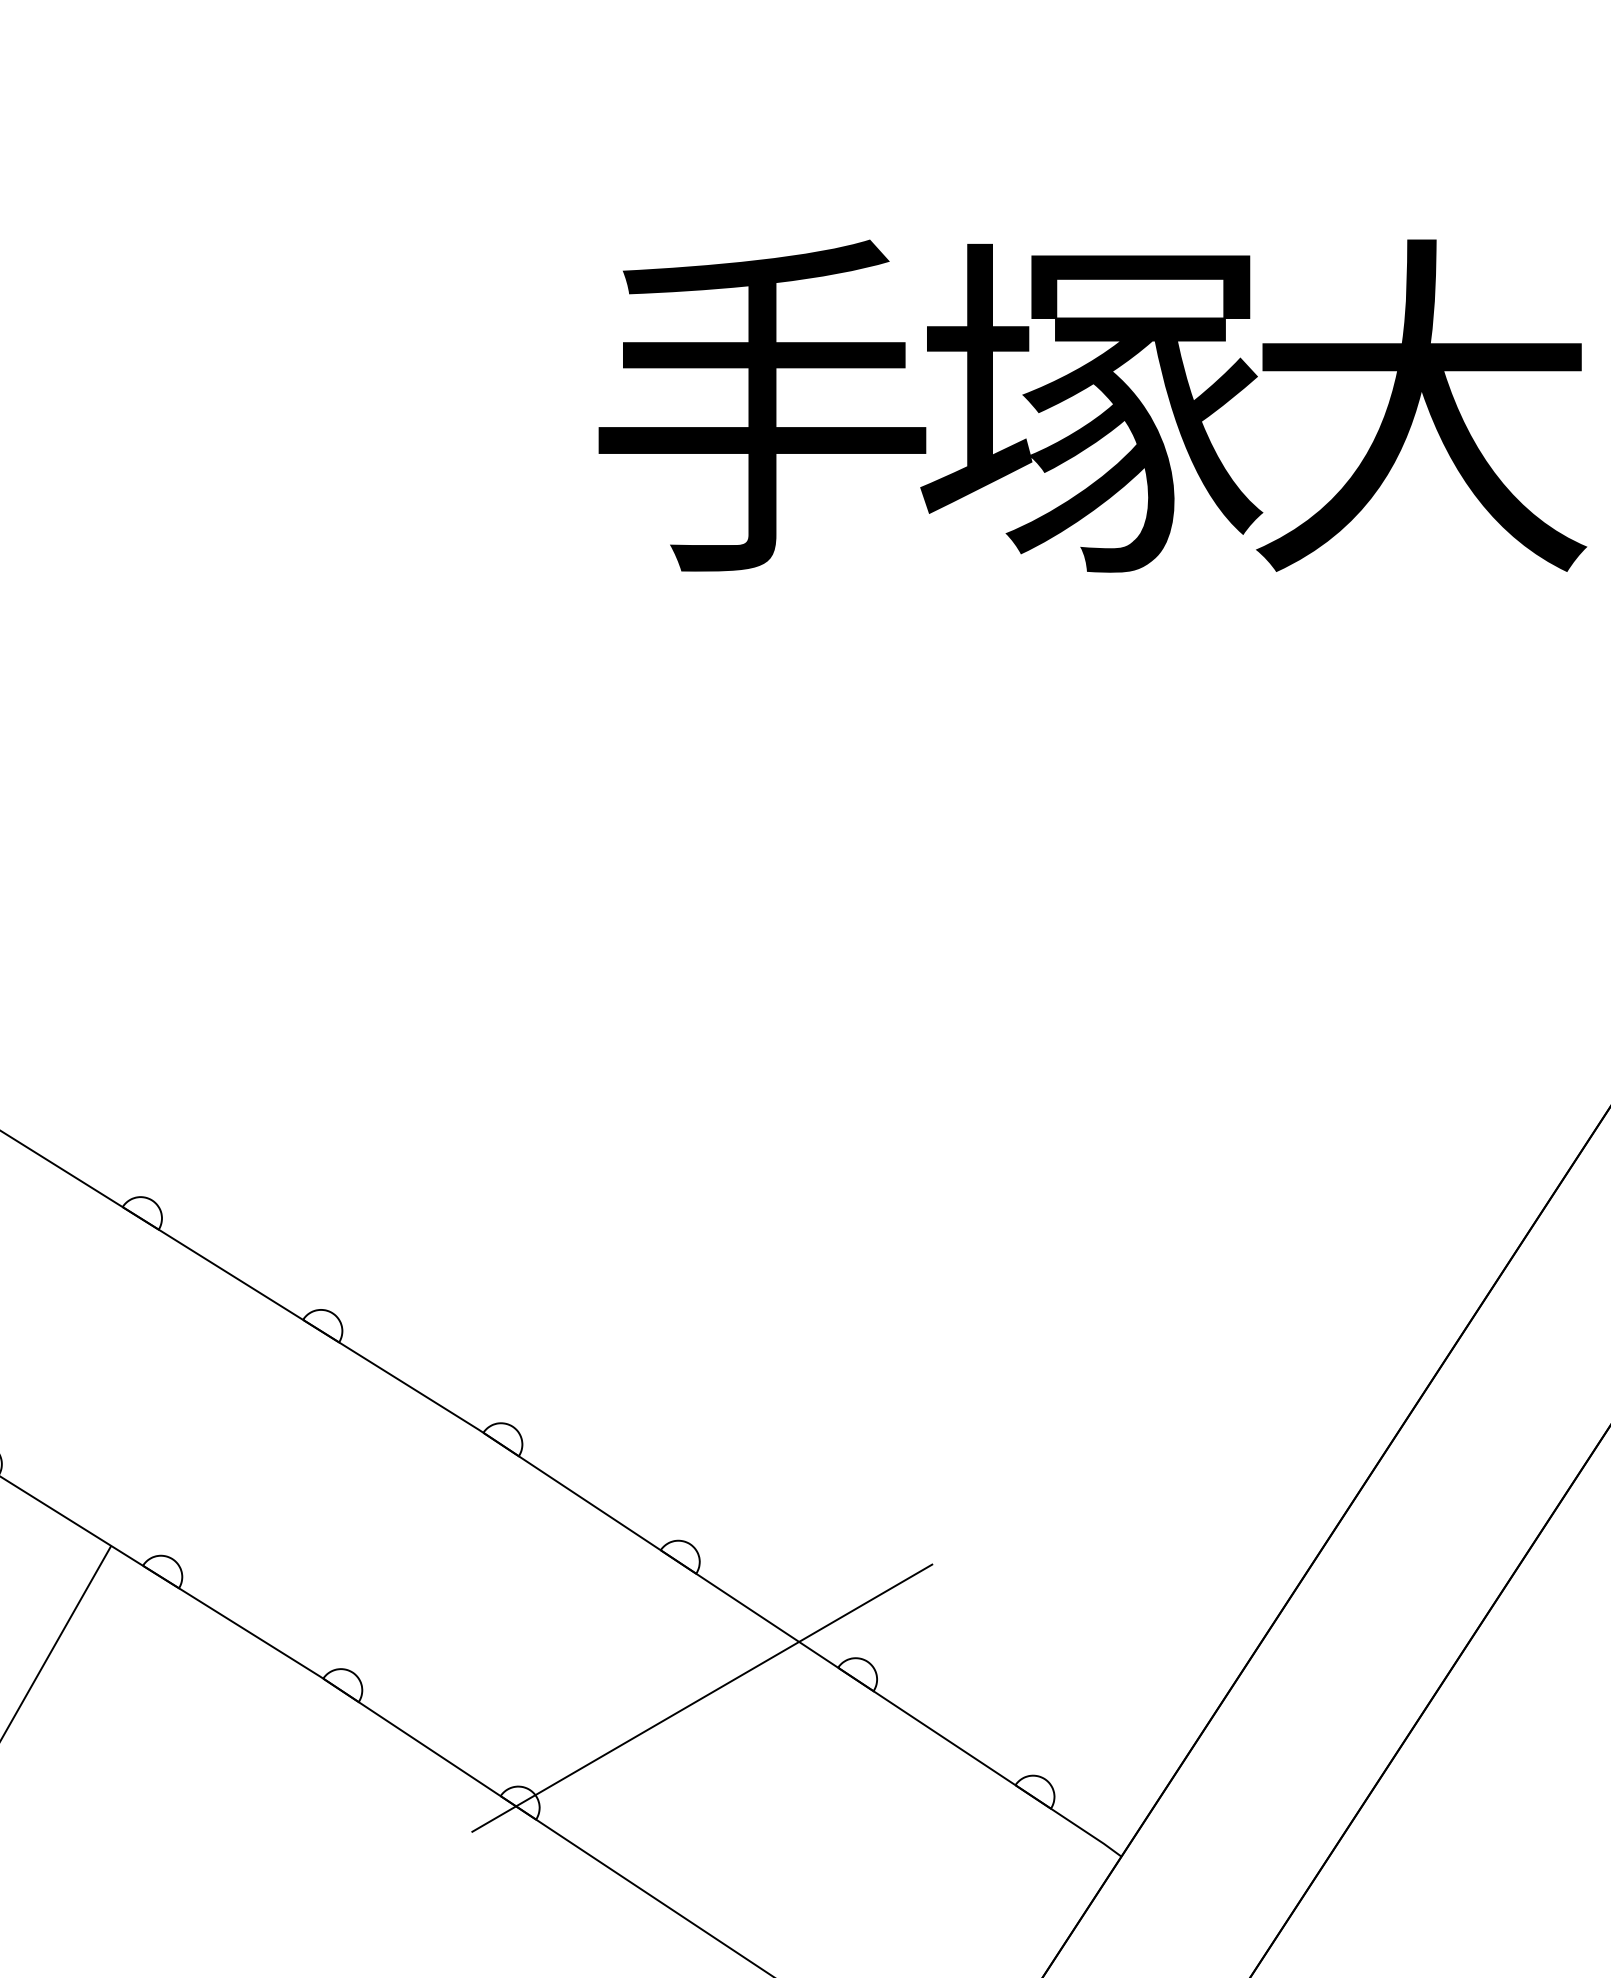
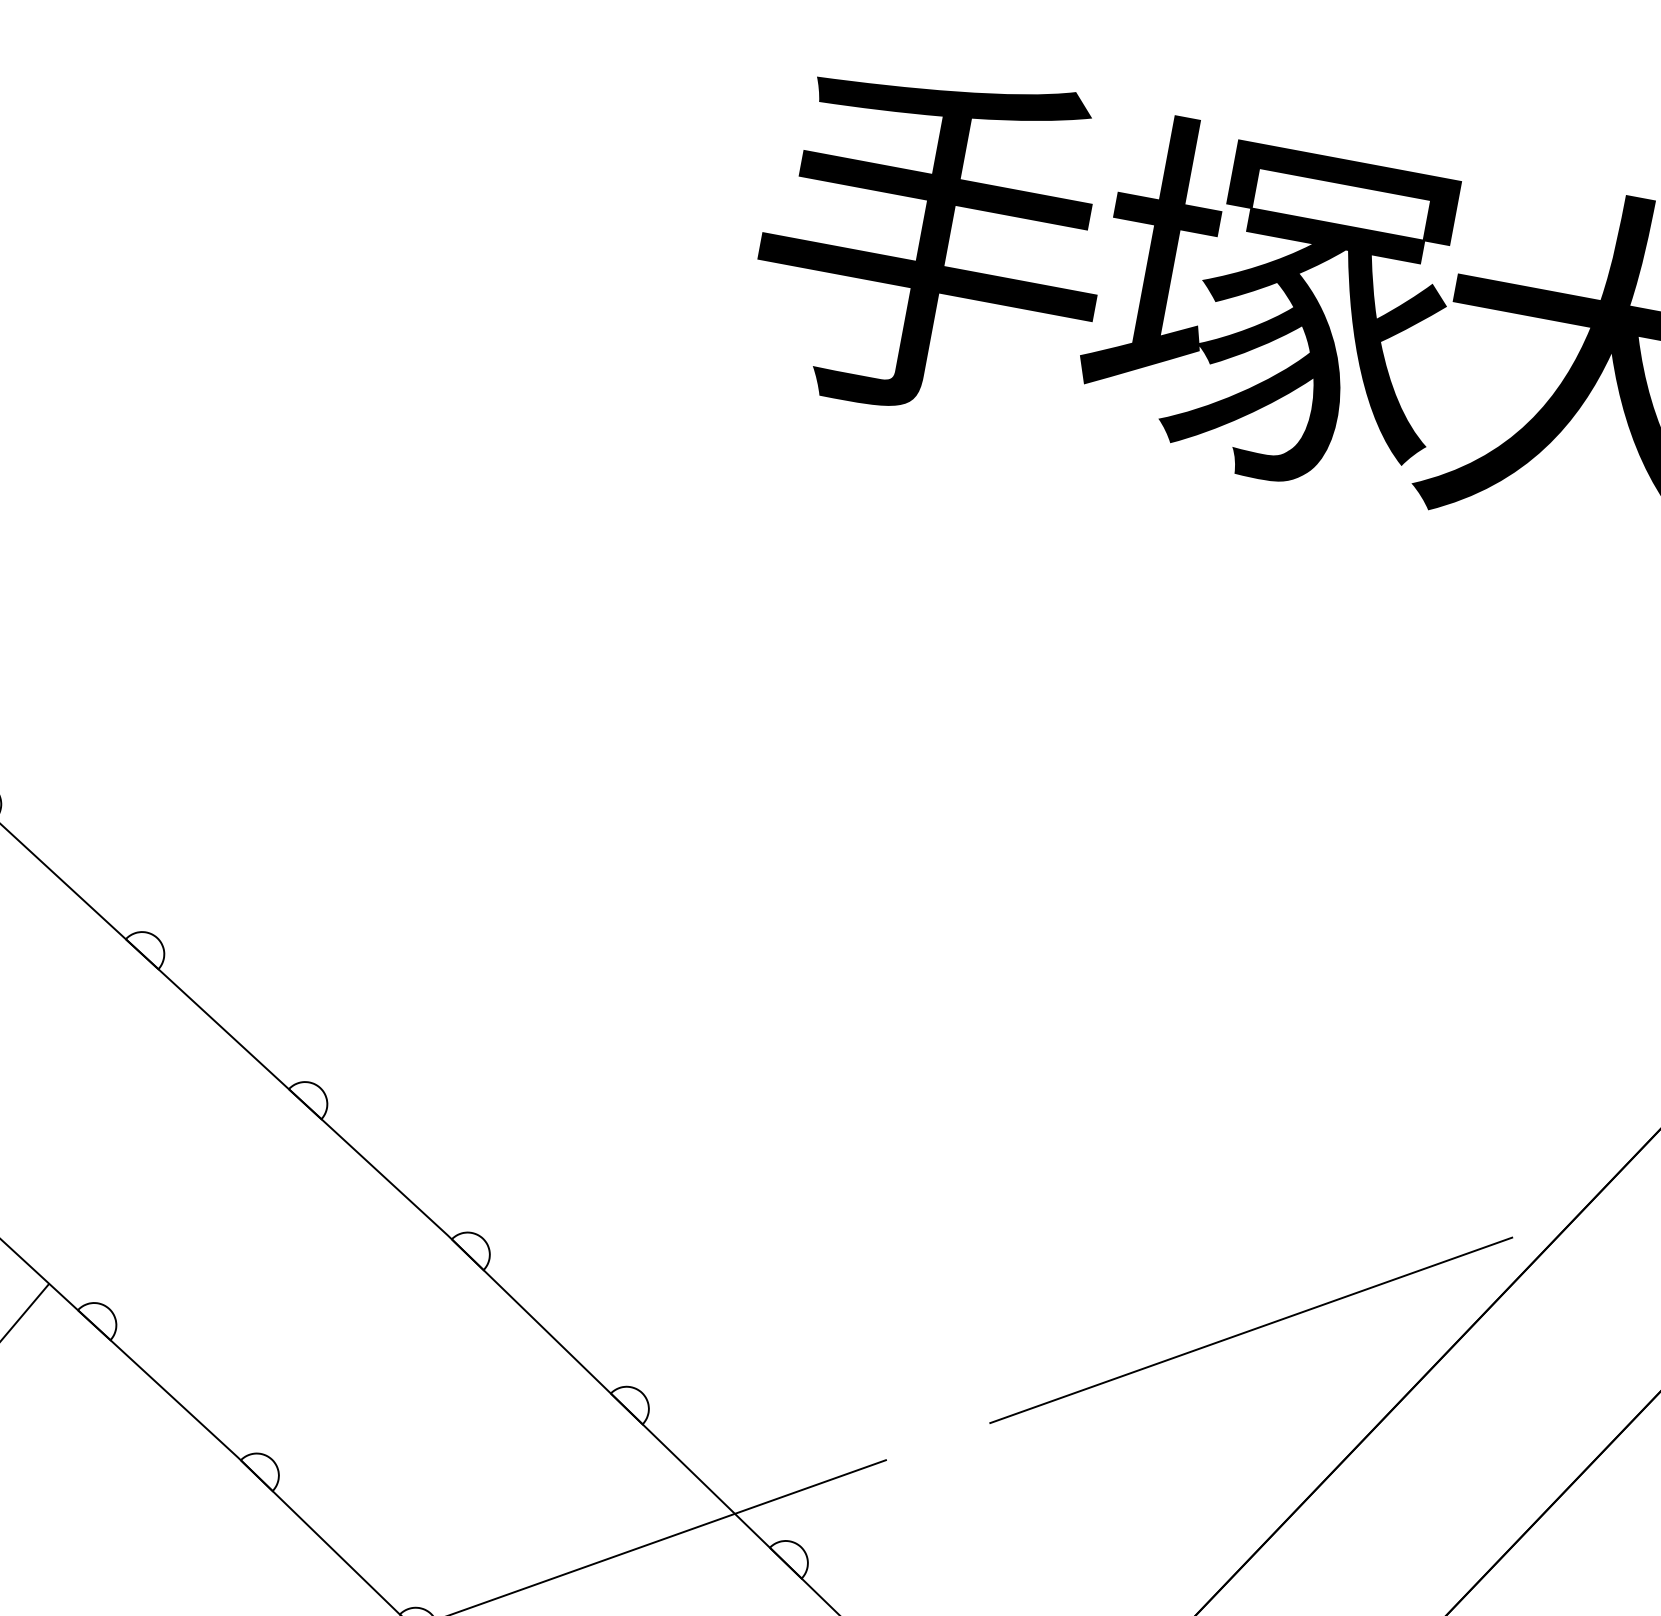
line: (1253, 1376) -> (1250, 1329), added

